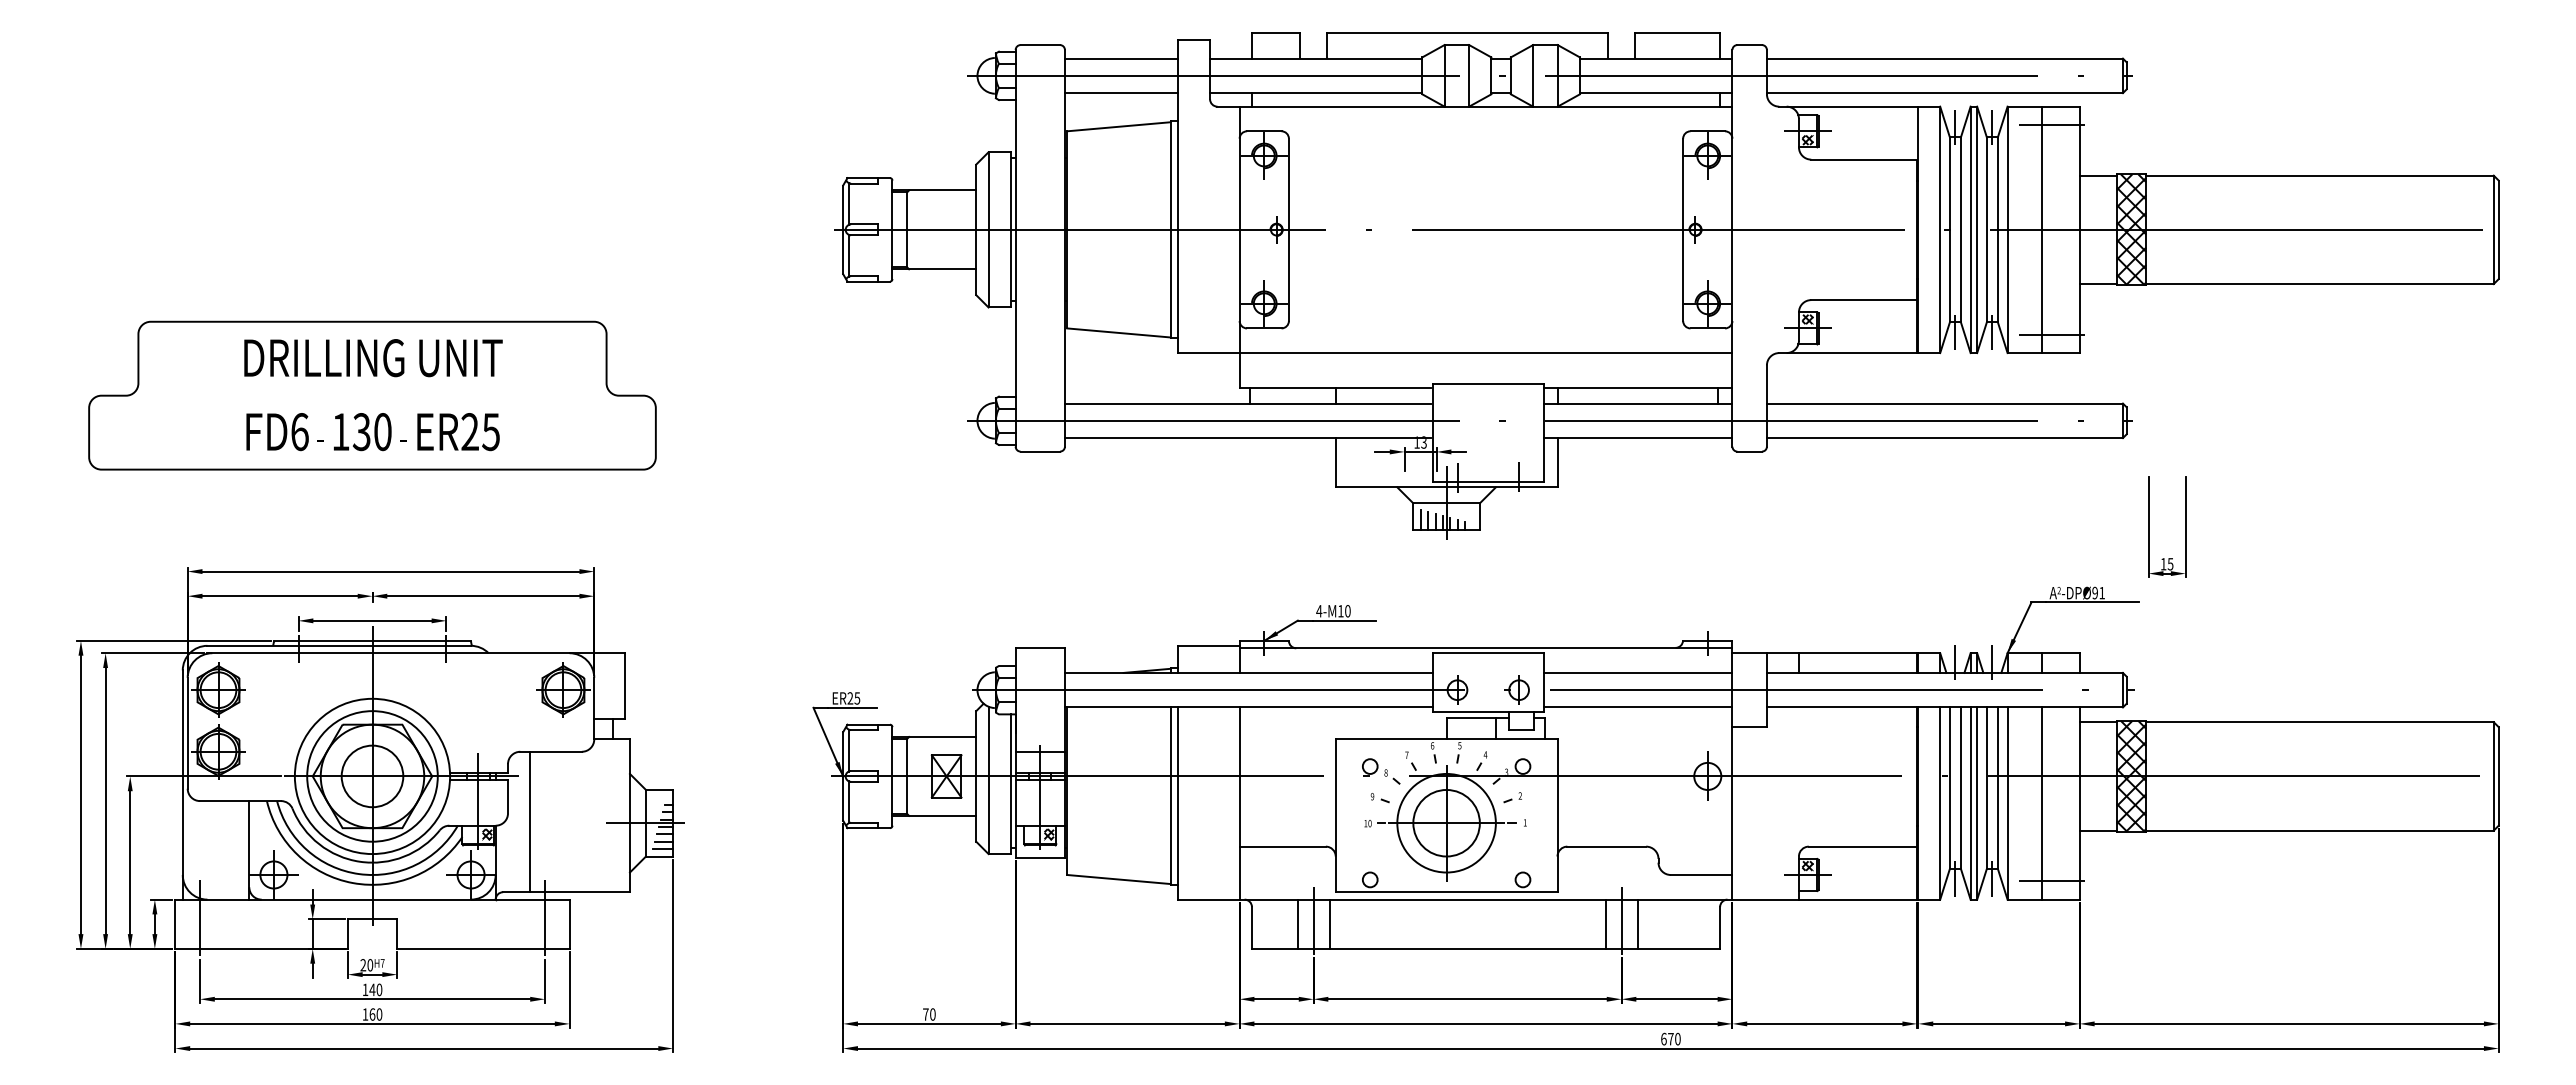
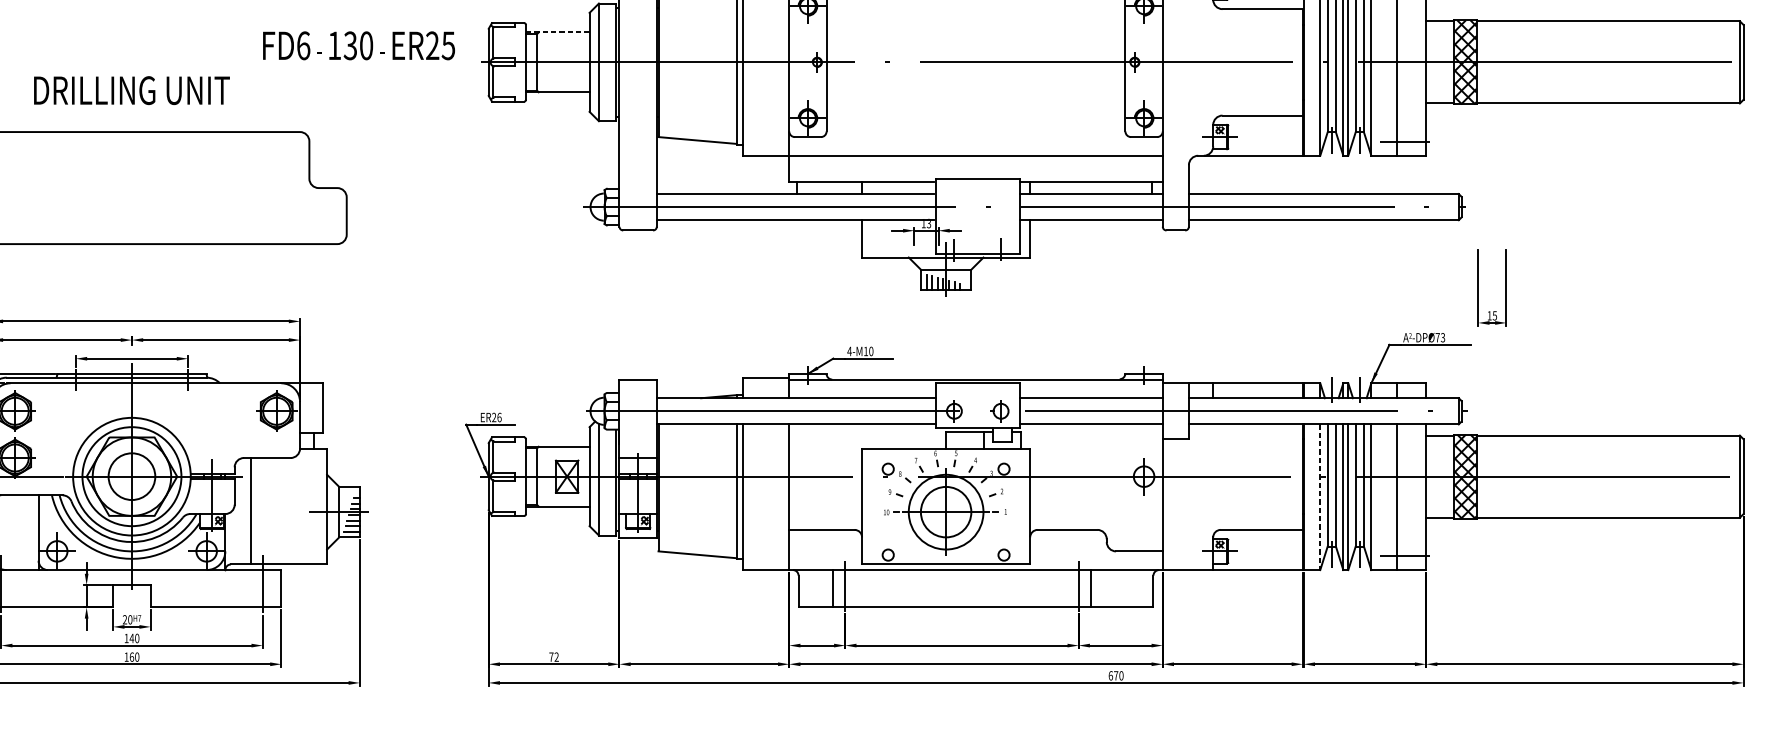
line: (934, 190) -> (557, 32), solid -> dashed
text: (373, 358) -> (131, 90), moved
text: (372, 432) -> (358, 46), moved
text: (2098, 592) -> (1440, 337), -DPØ91 -> -DPØ73
text: (857, 698) -> (499, 417), ER25 -> ER26
line: (1940, 804) -> (1320, 497), solid -> dashed
line: (1329, 923) -> (857, 588), removed
line: (1605, 923) -> (1066, 588), removed
text: (932, 1014) -> (556, 657), 70 -> 72

